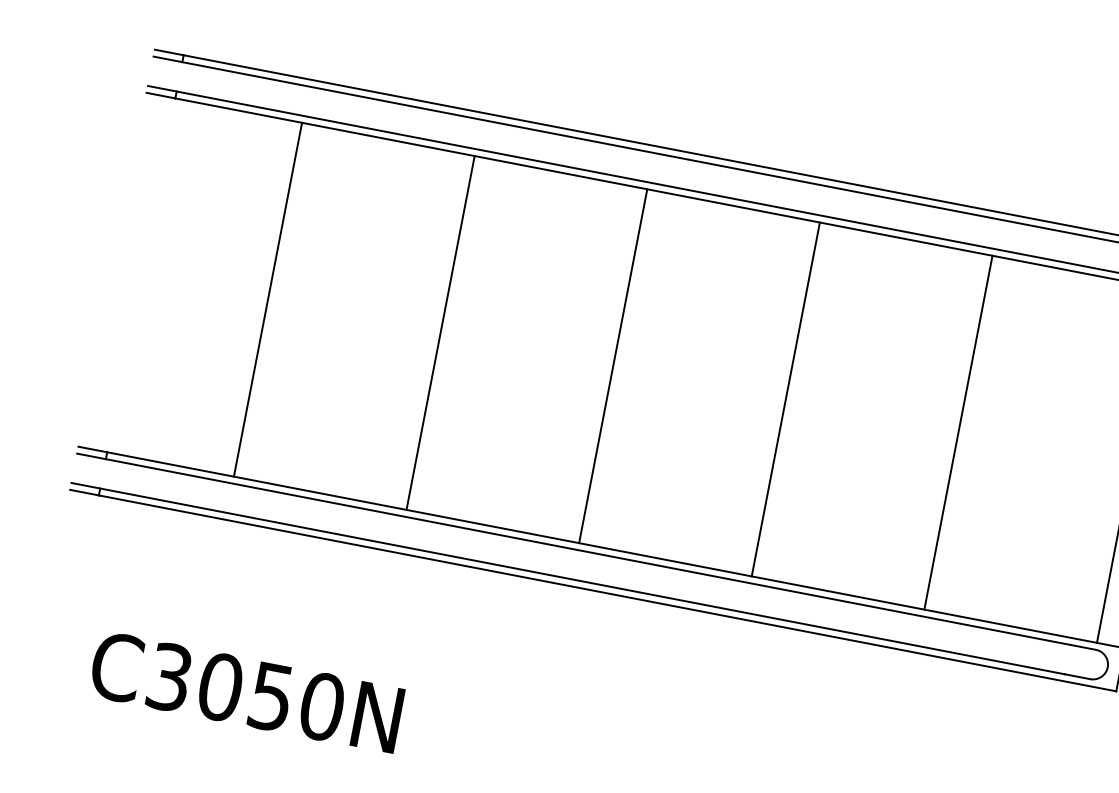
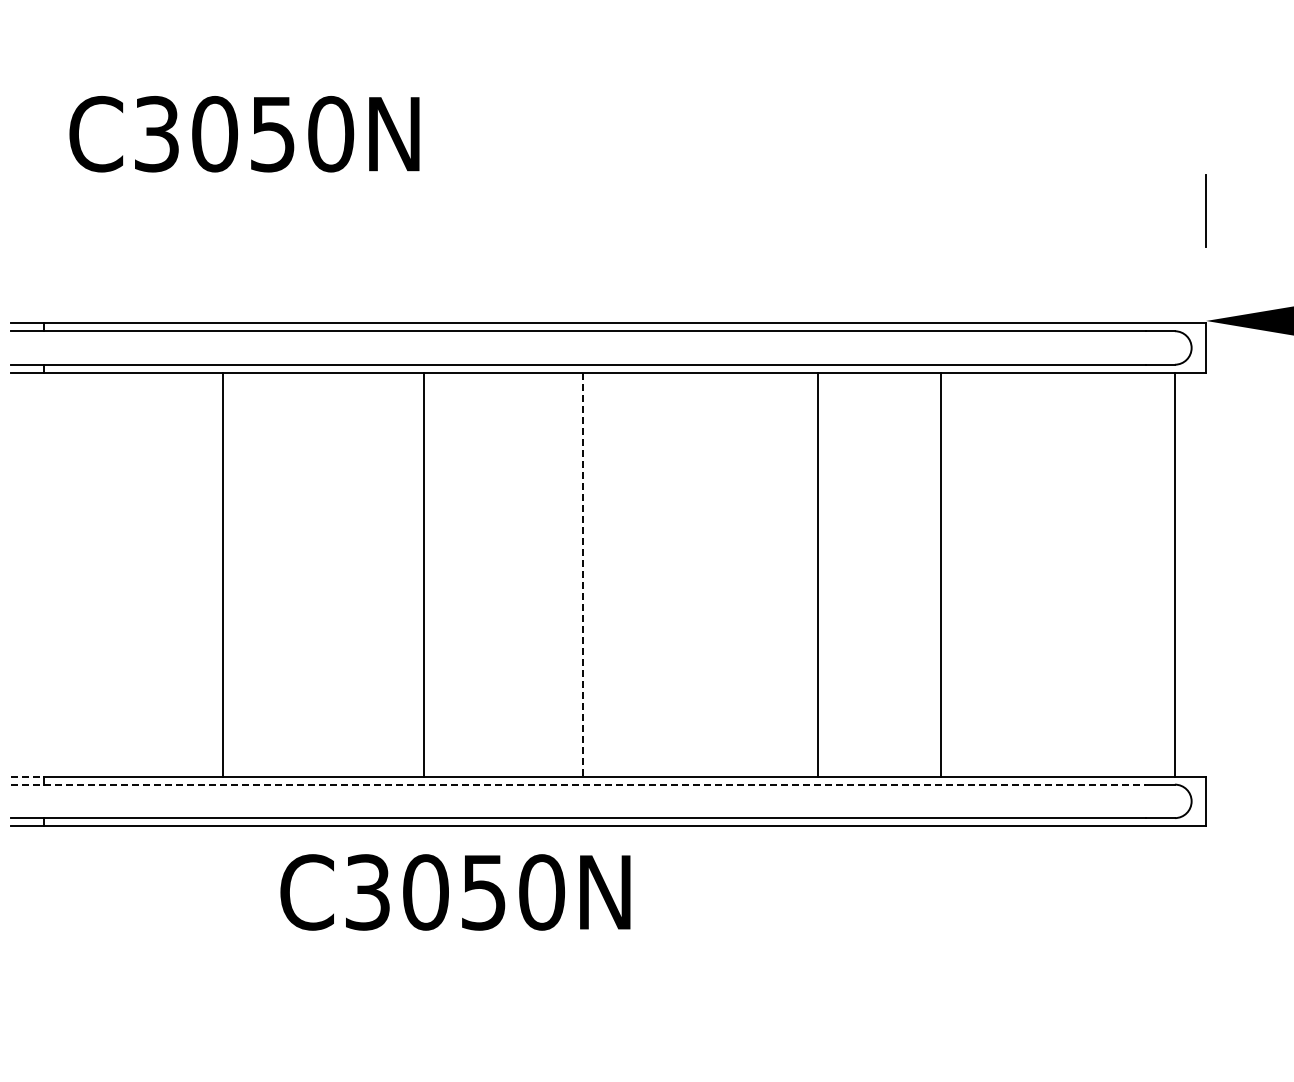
line: (267, 299) -> (222, 574), moved
line: (441, 332) -> (424, 574), moved
line: (613, 366) -> (583, 575), solid -> dashed
line: (786, 399) -> (818, 574), moved
line: (958, 432) -> (941, 574), moved
line: (93, 449) -> (28, 776), solid -> dashed
line: (574, 549) -> (579, 784), solid -> dashed
text: (246, 692) -> (455, 892), moved

